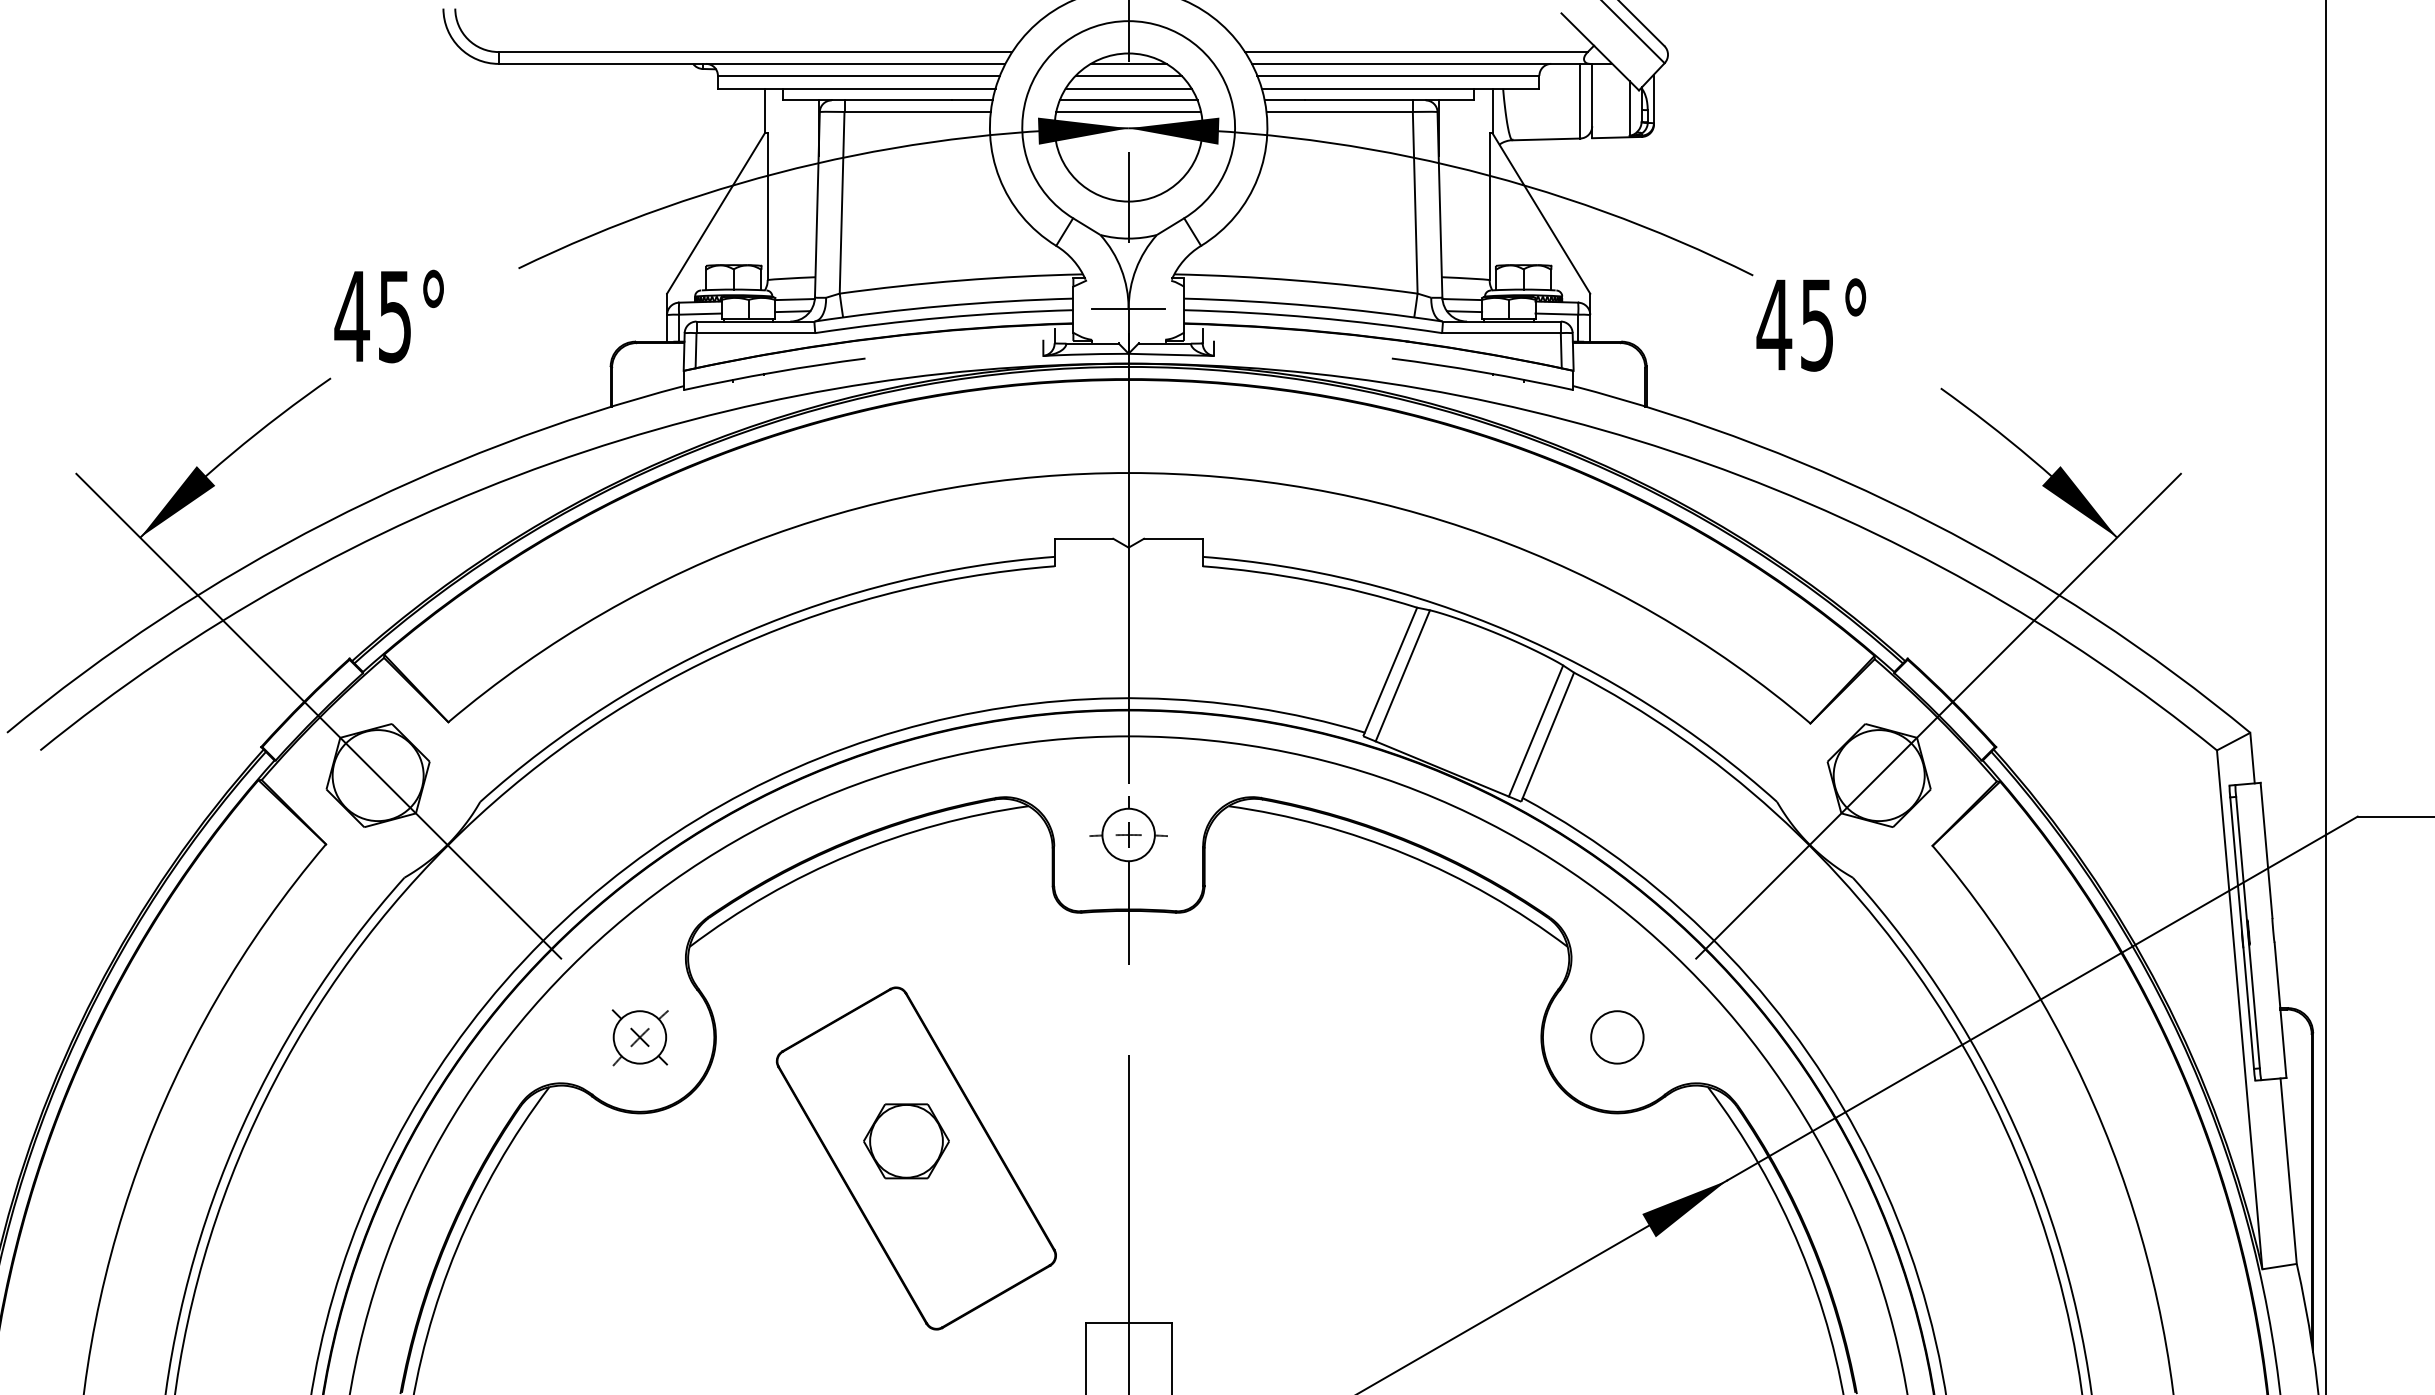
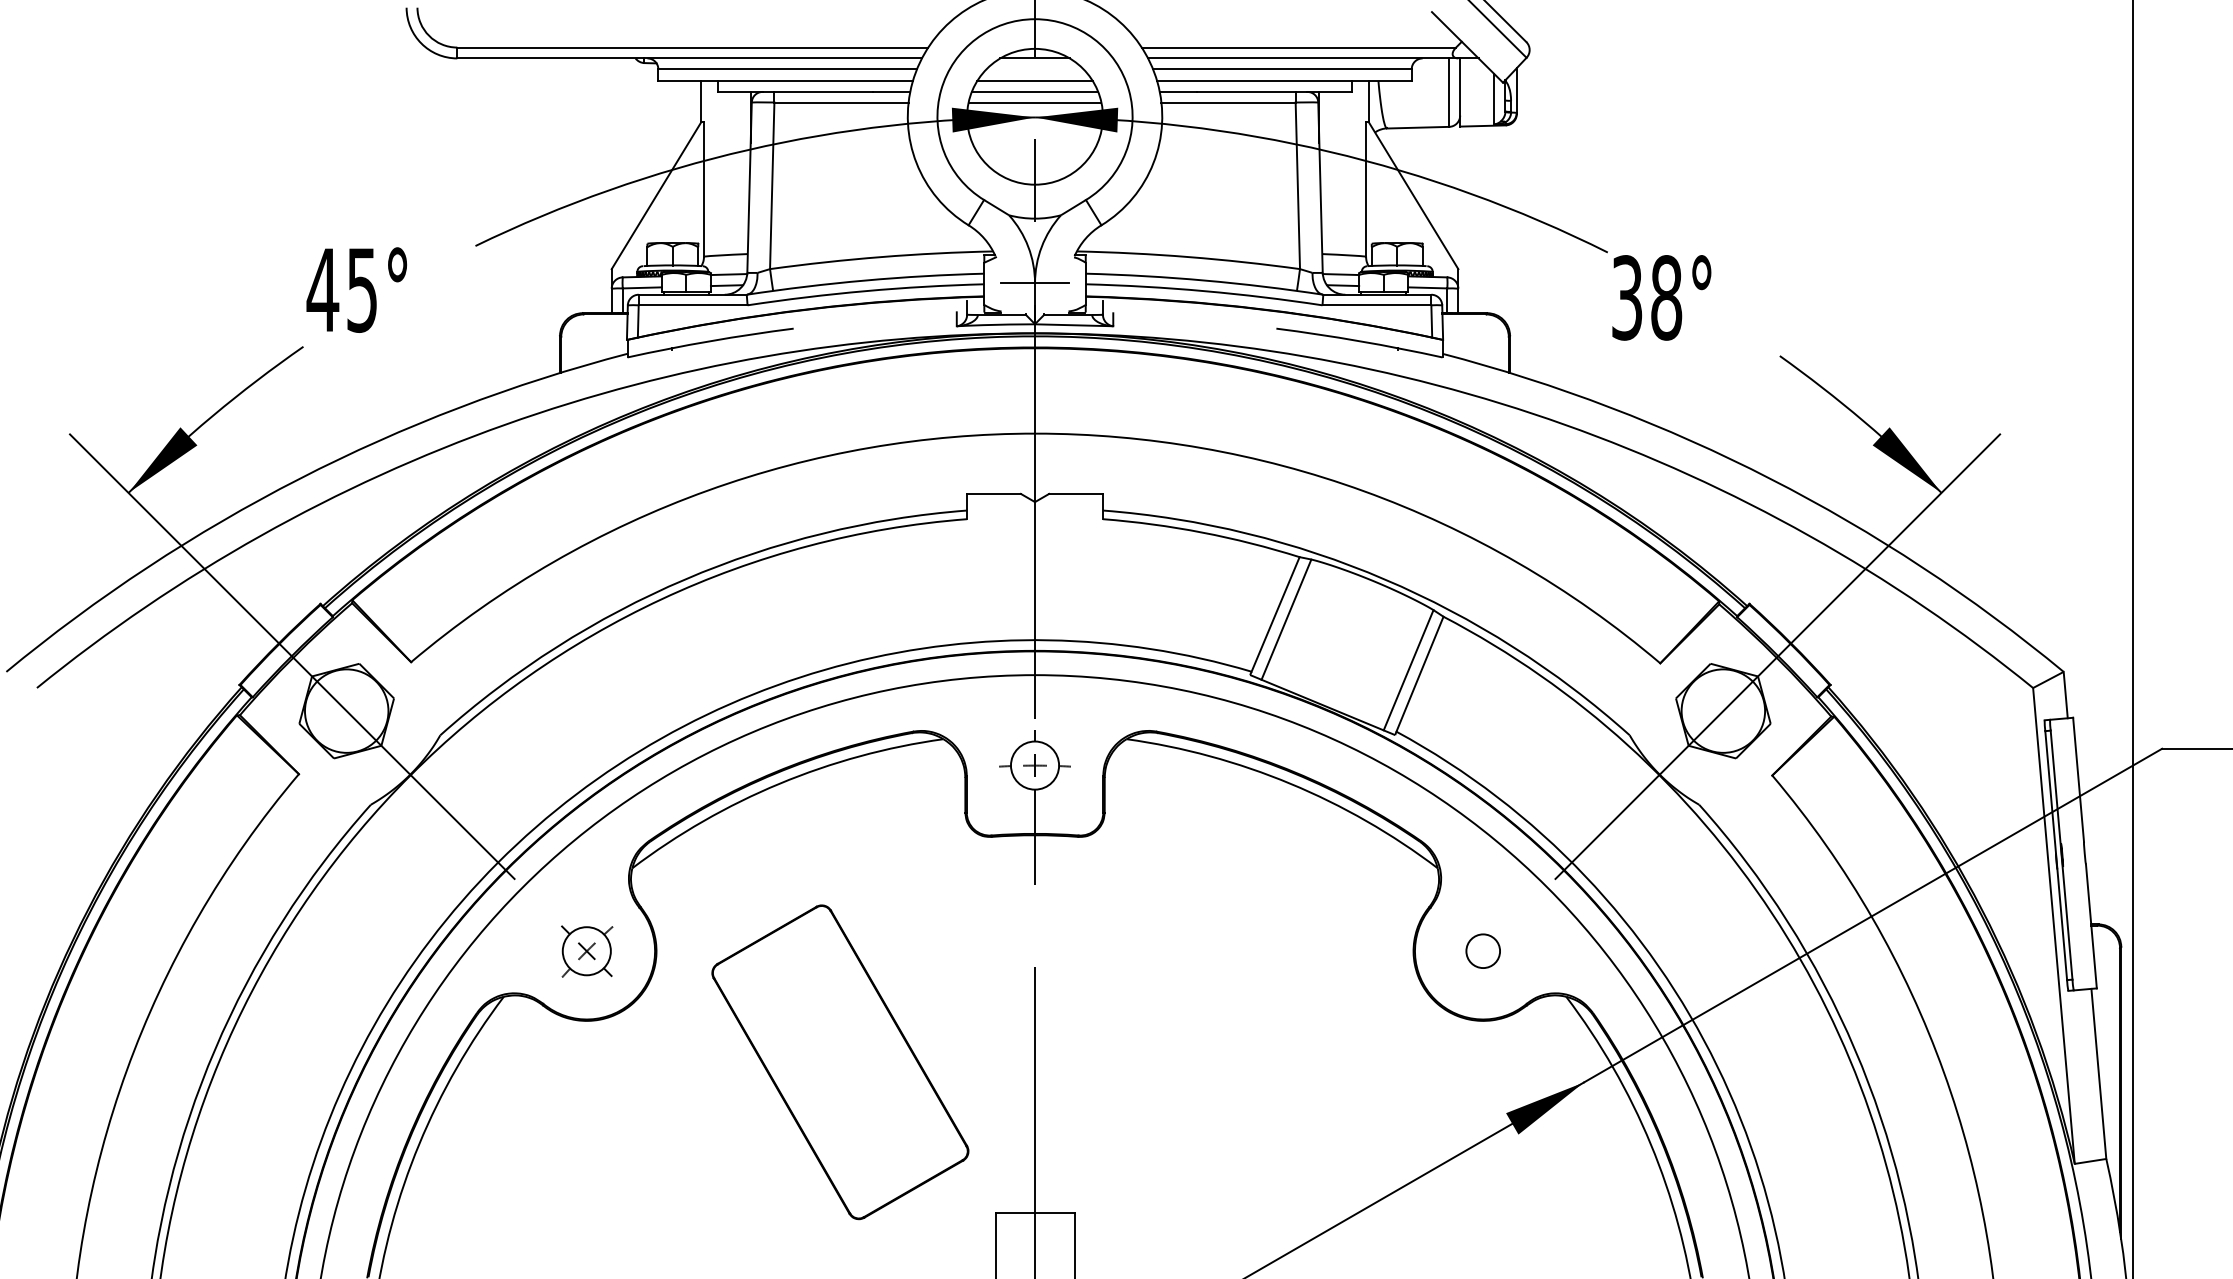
line: (1128, 75) -> (1034, 69), removed
text: (1795, 324) -> (1646, 297), 45° -> 38°
circle: (1617, 1037) -> (1483, 951), size x0.7
part: (906, 1141) -> (831, 1046), removed

